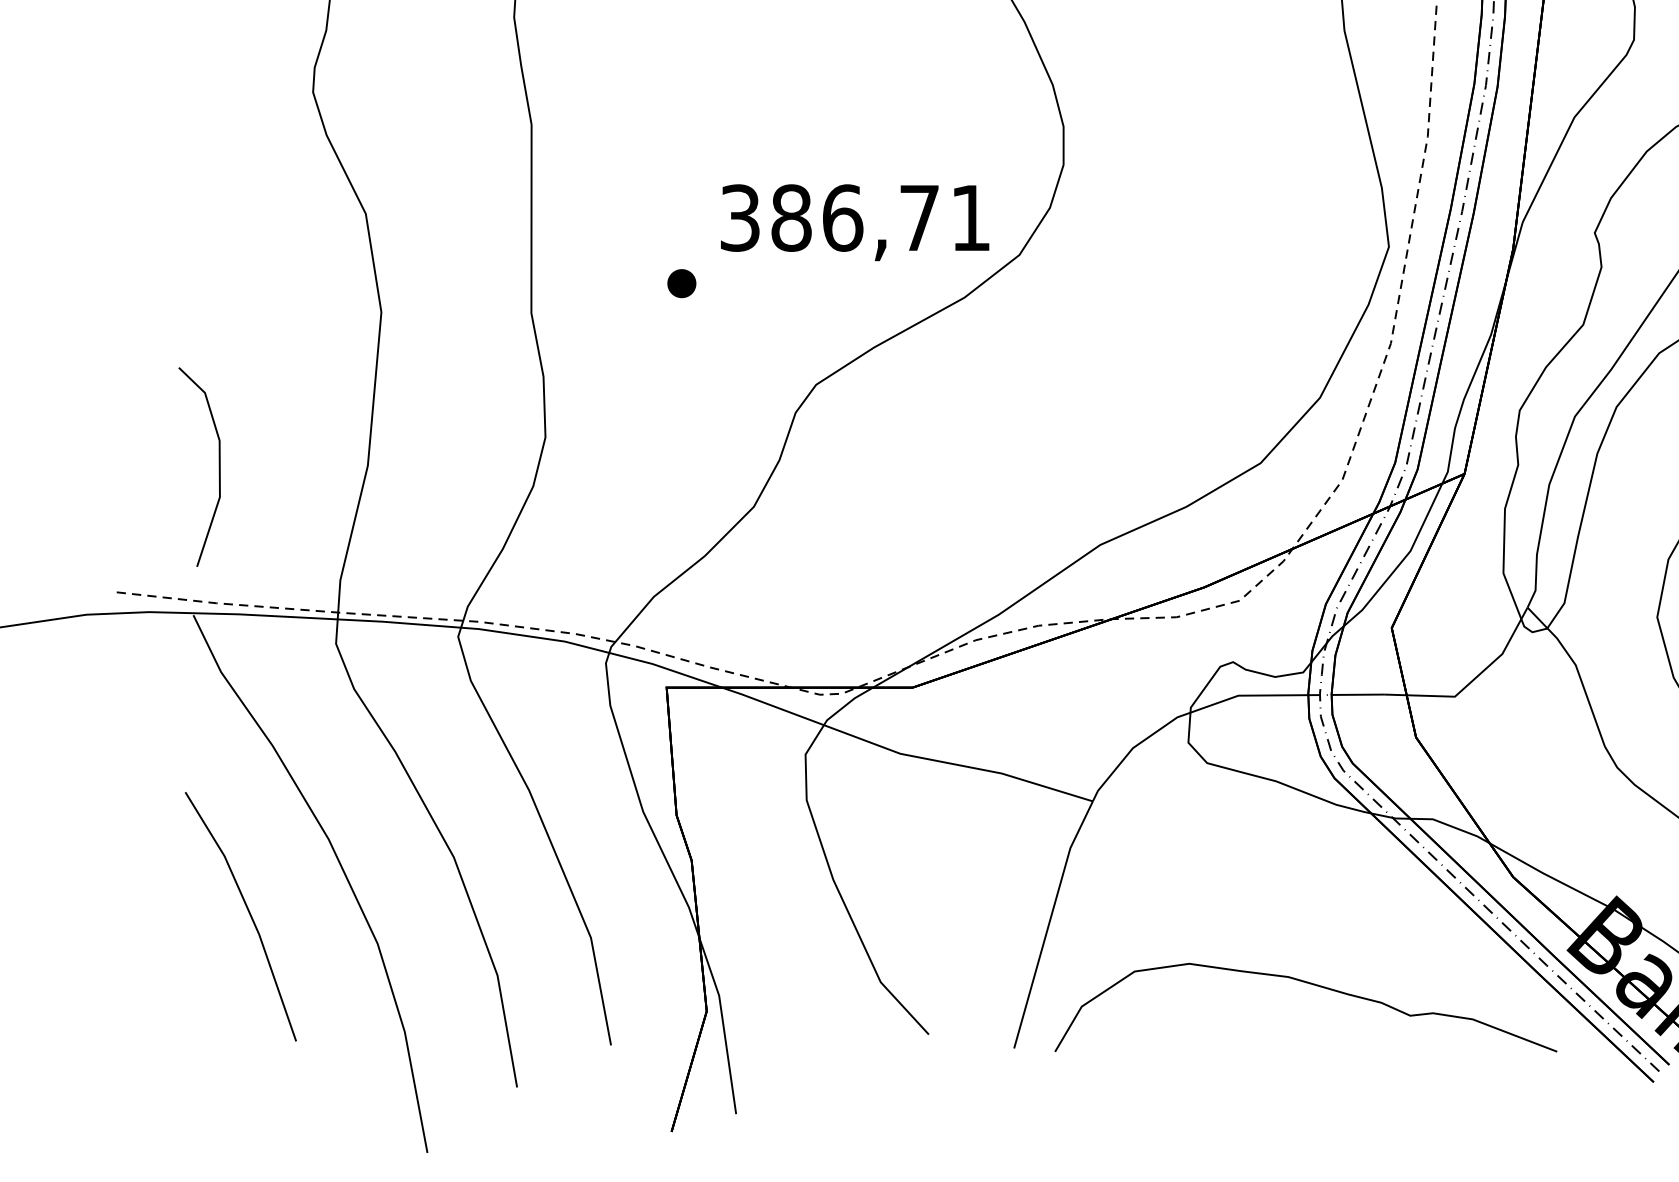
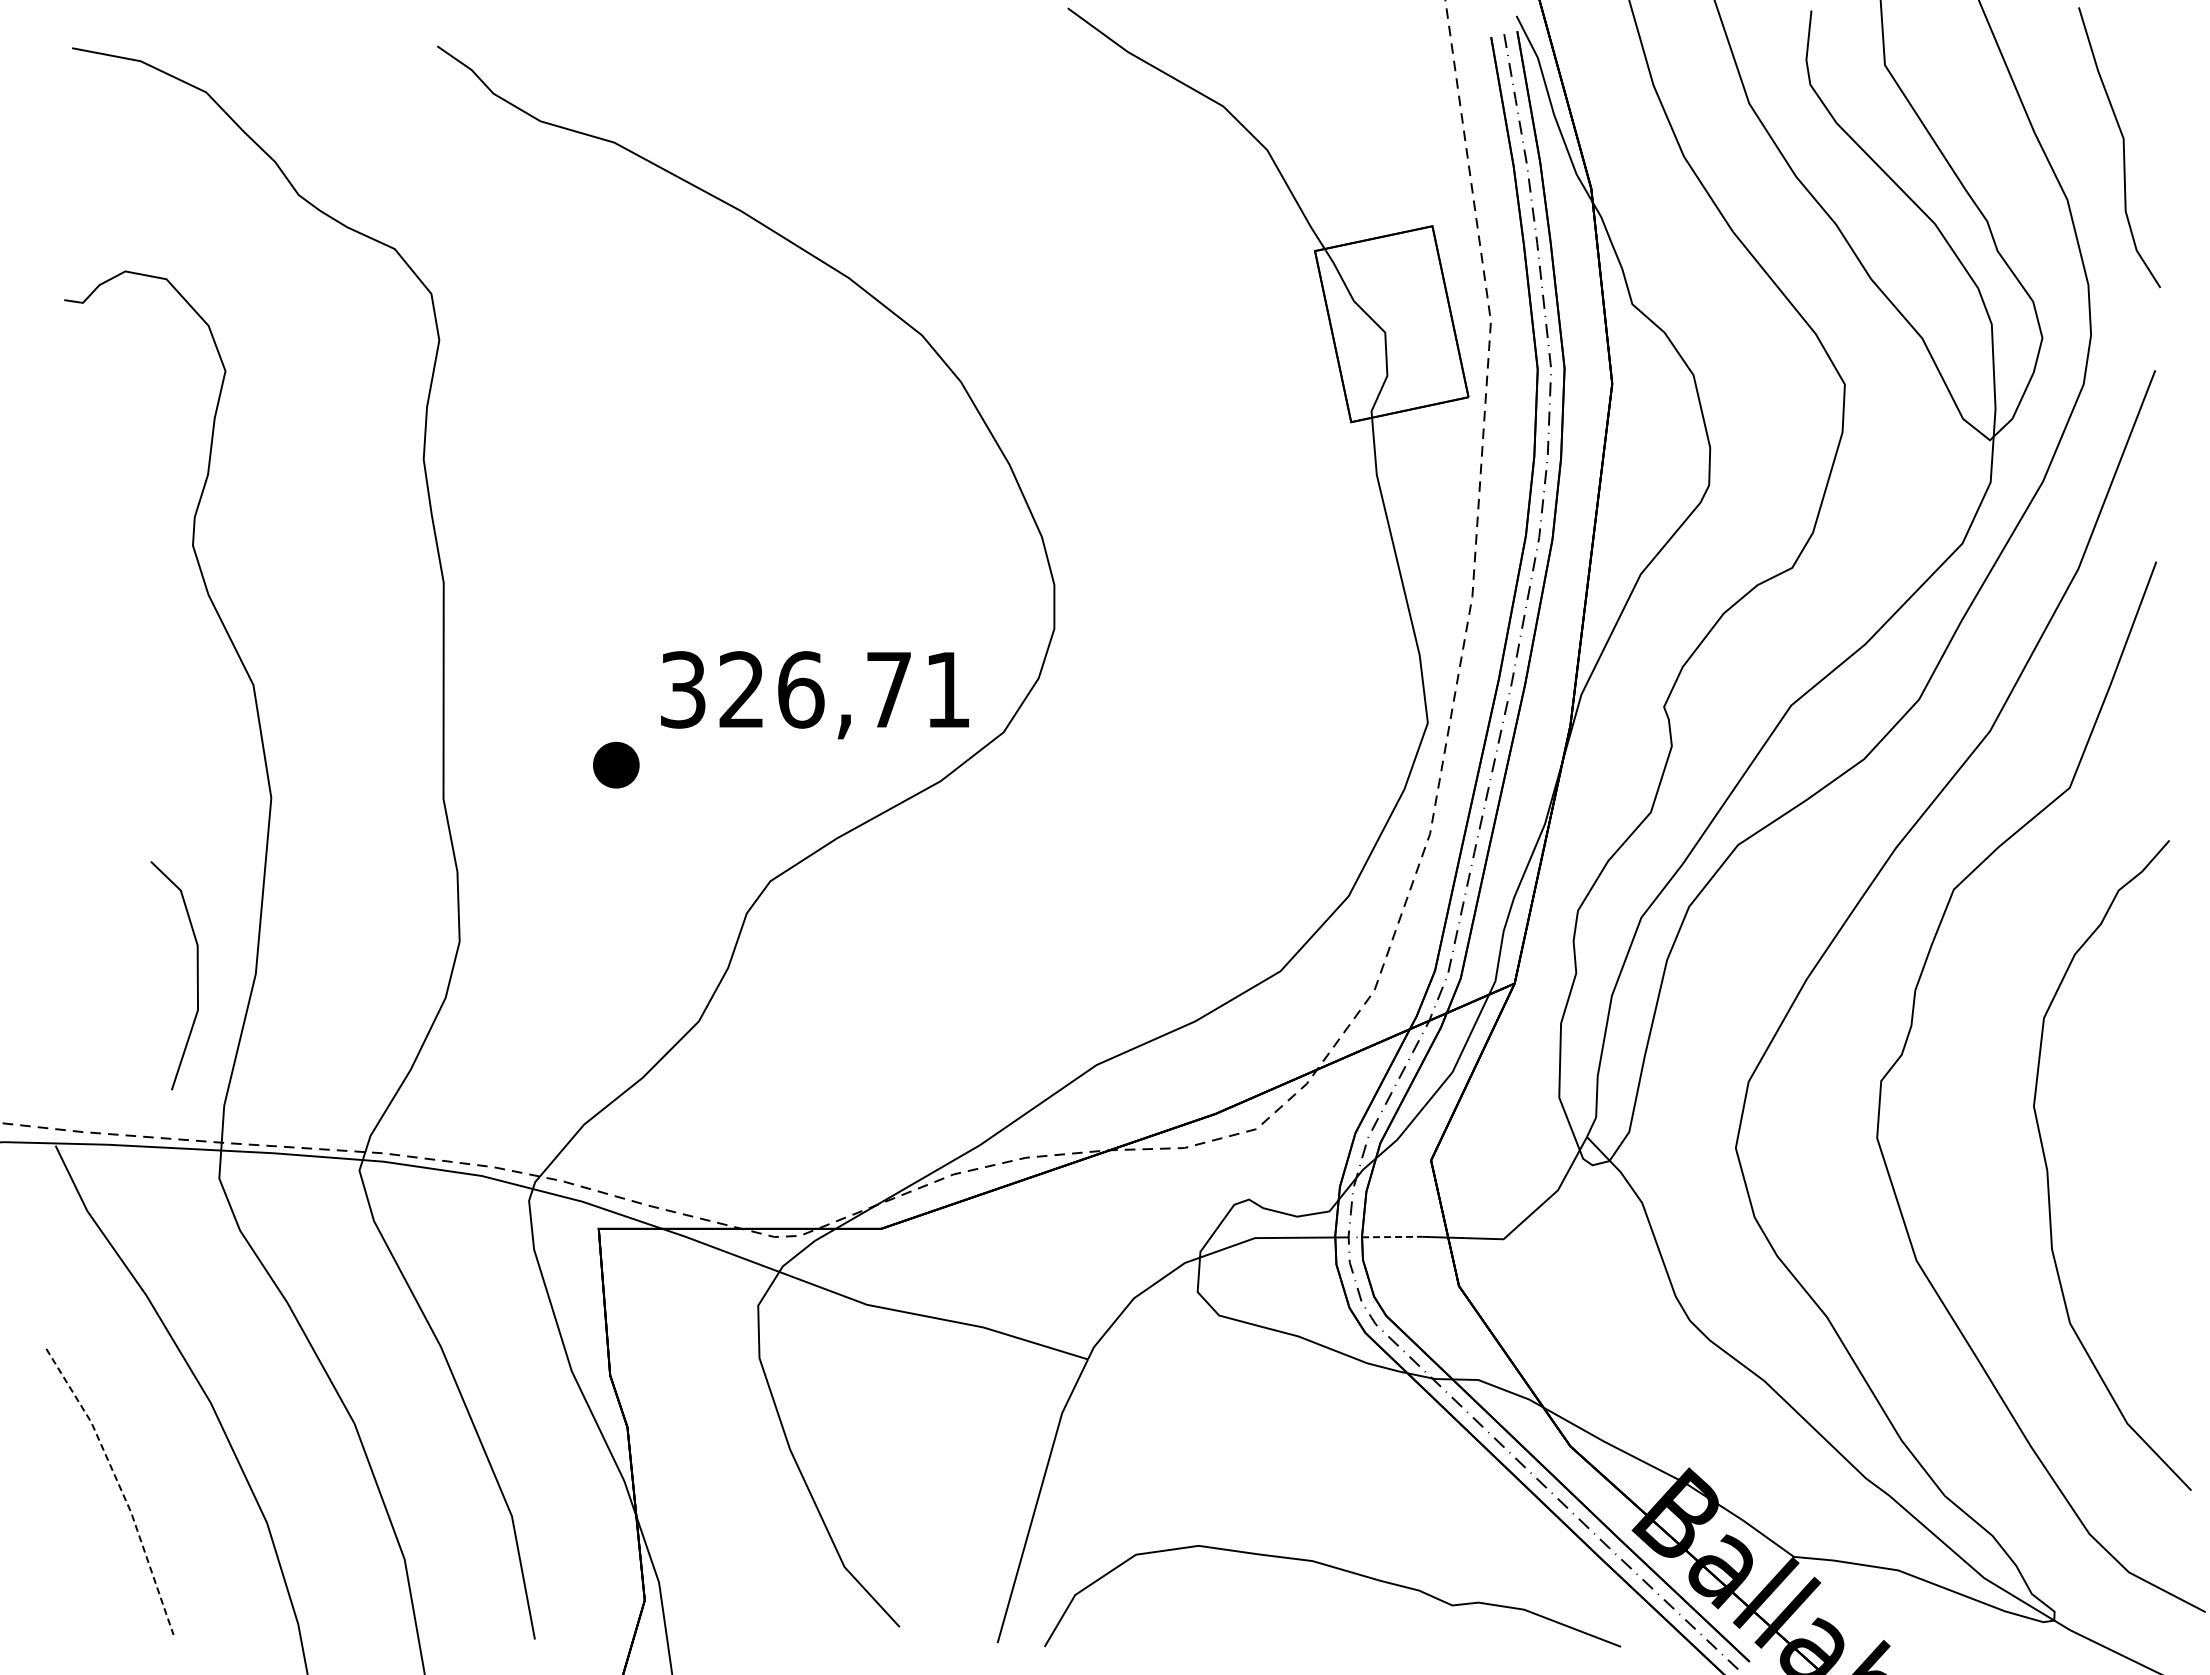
text: (791, 217) -> (742, 689), 386,71 -> 326,71
part: (681, 283) -> (615, 764), size x1.4
line: (218, 466) -> (196, 975), moved
line: (1358, 695) -> (1392, 1237), solid -> dashed
line: (249, 912) -> (119, 1486), solid -> dashed

